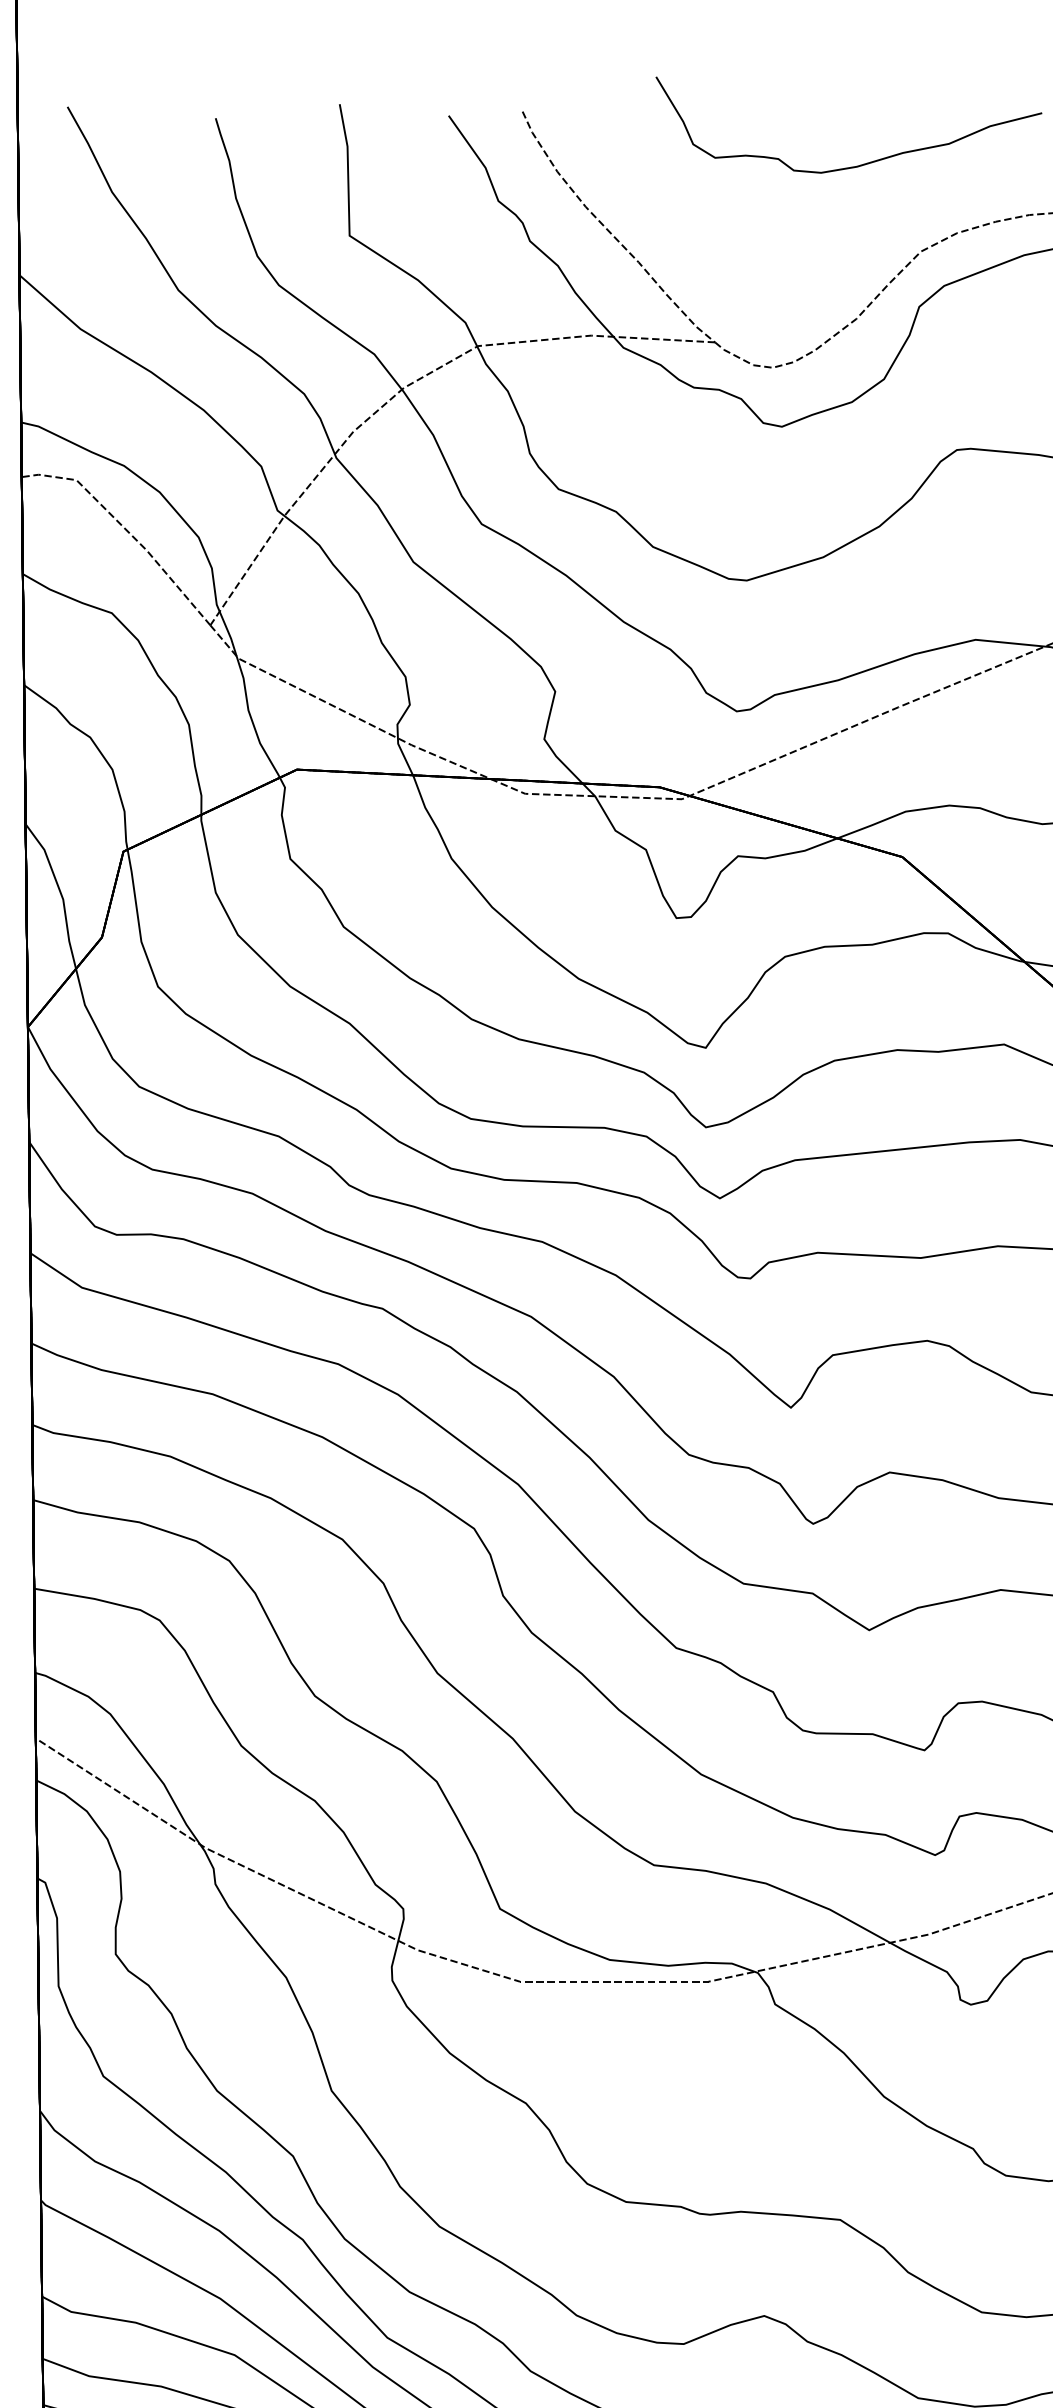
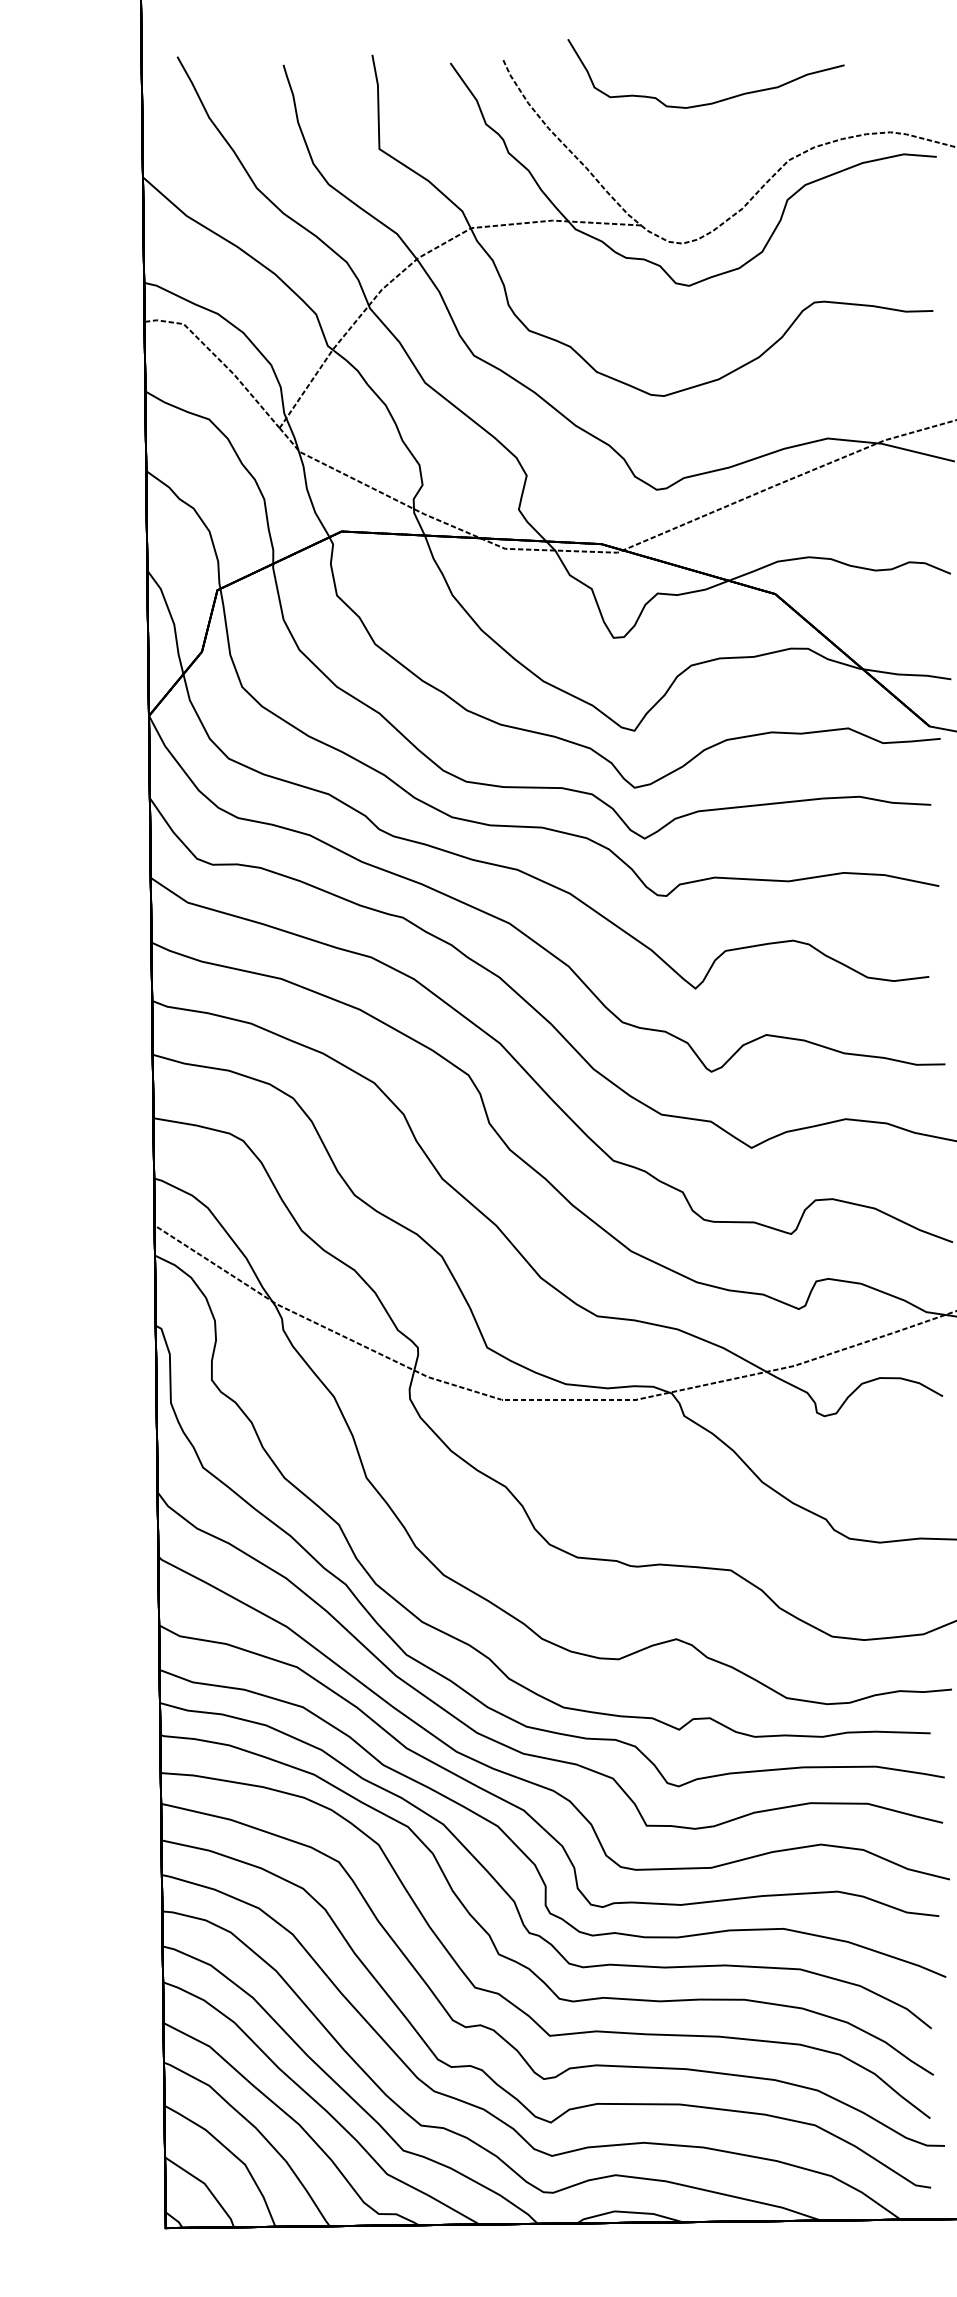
part: (860, 163) -> (714, 101), moved

